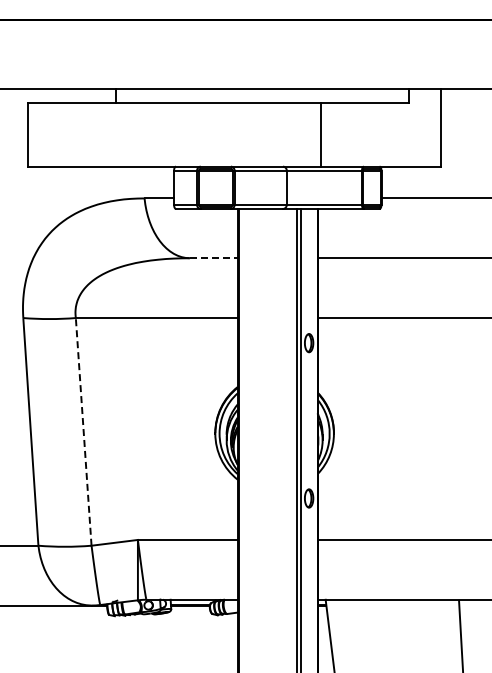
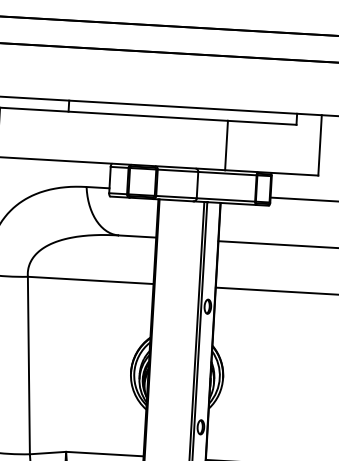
line: (213, 258) -> (137, 236), dashed -> solid
line: (83, 431) -> (28, 365), dashed -> solid

